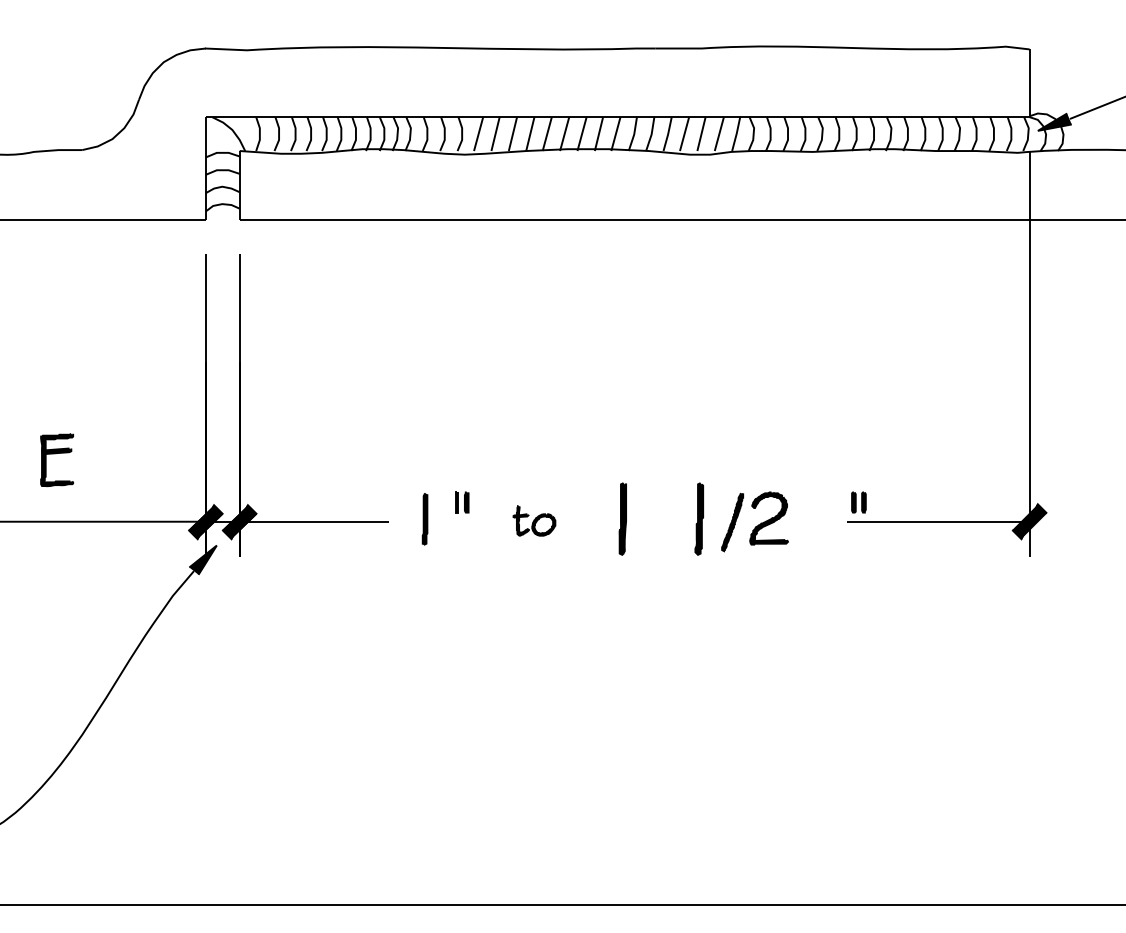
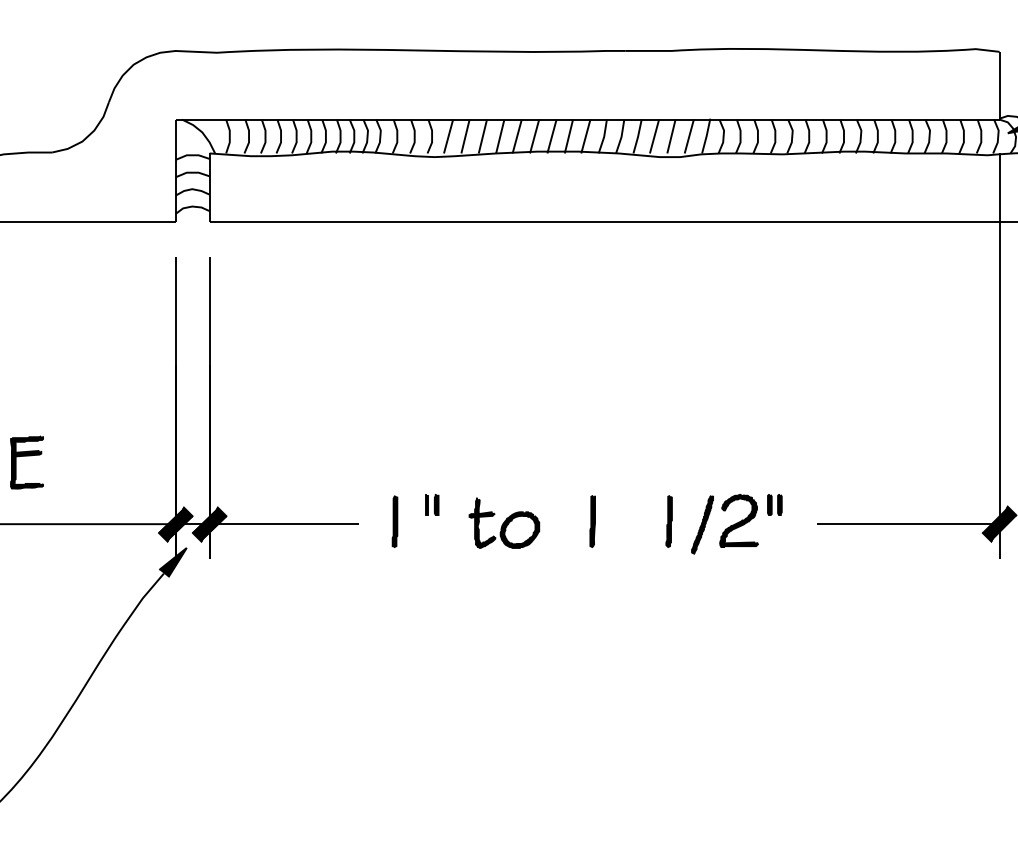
part: (858, 502) -> (774, 504), moved
part: (622, 518) -> (592, 520), size x0.71
part: (698, 518) -> (668, 520), size x0.71
part: (534, 520) -> (504, 522), size x1.67

